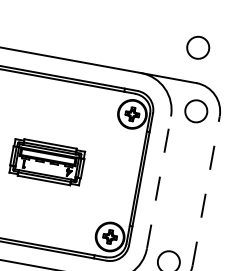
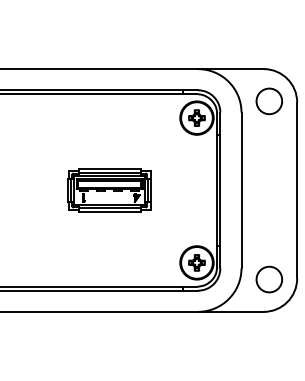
circle: (198, 47) -> (258, 28), removed
line: (158, 182) -> (241, 190), dashed -> solid
line: (206, 191) -> (297, 190), dashed -> solid

